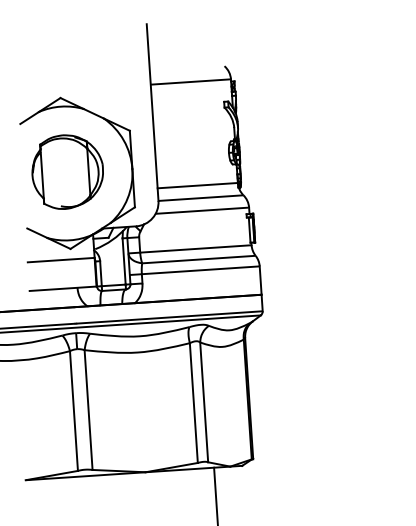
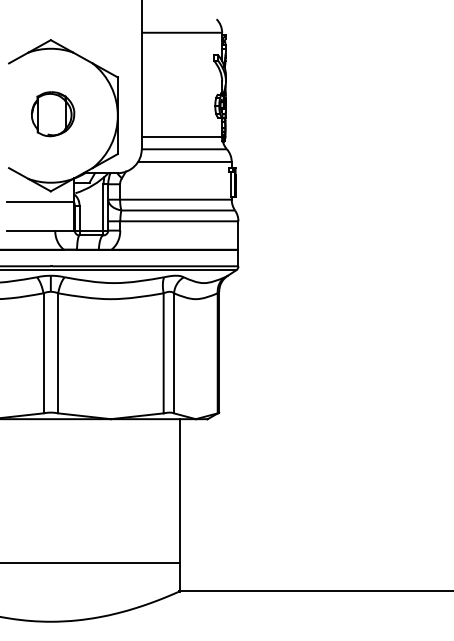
part: (67, 171) -> (52, 113), size x0.6

